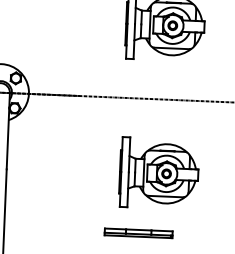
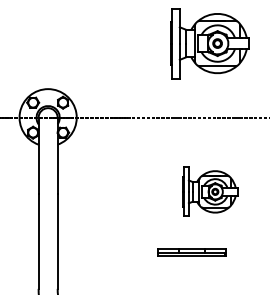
part: (158, 173) -> (209, 191), size x0.7

